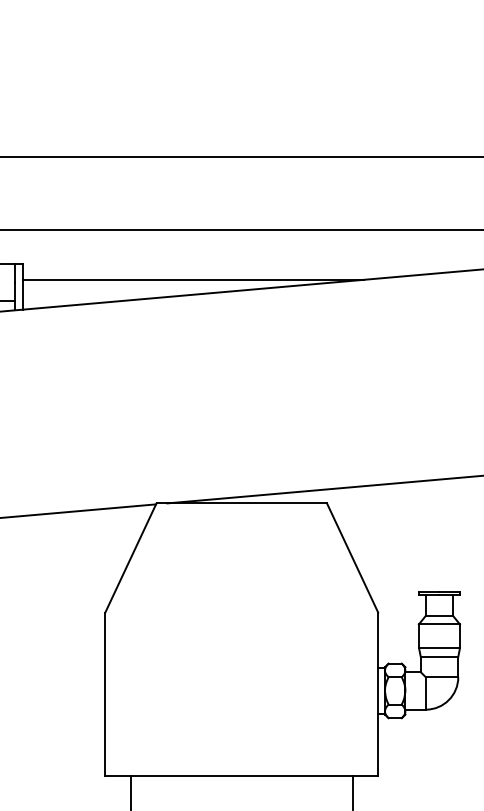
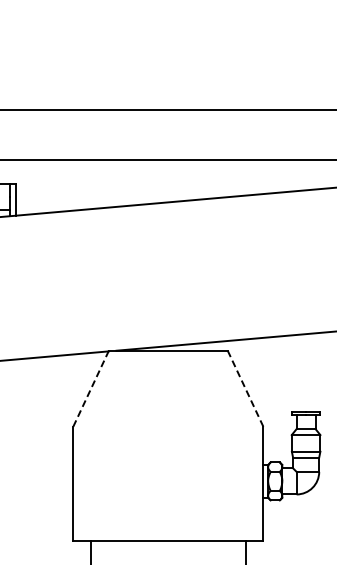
line: (193, 279) -> (134, 194), removed
line: (131, 557) -> (91, 388), solid -> dashed
line: (352, 557) -> (245, 388), solid -> dashed

